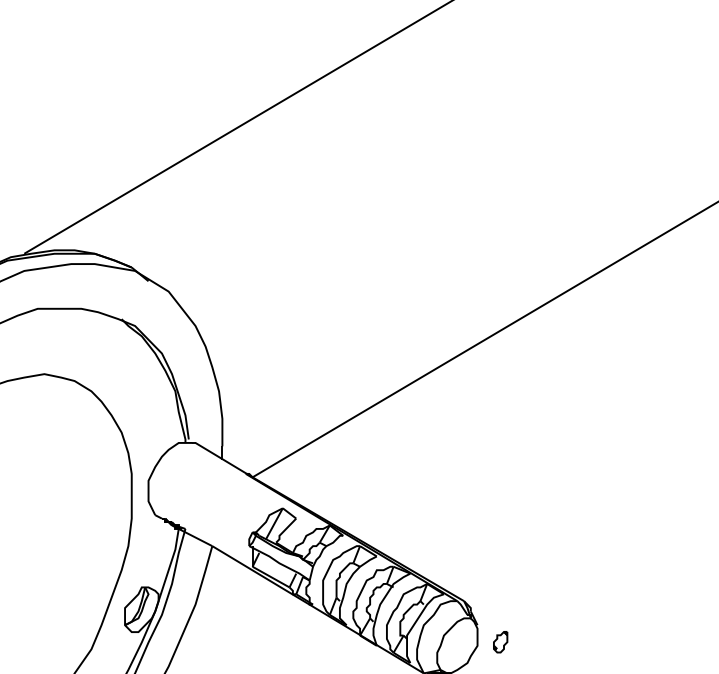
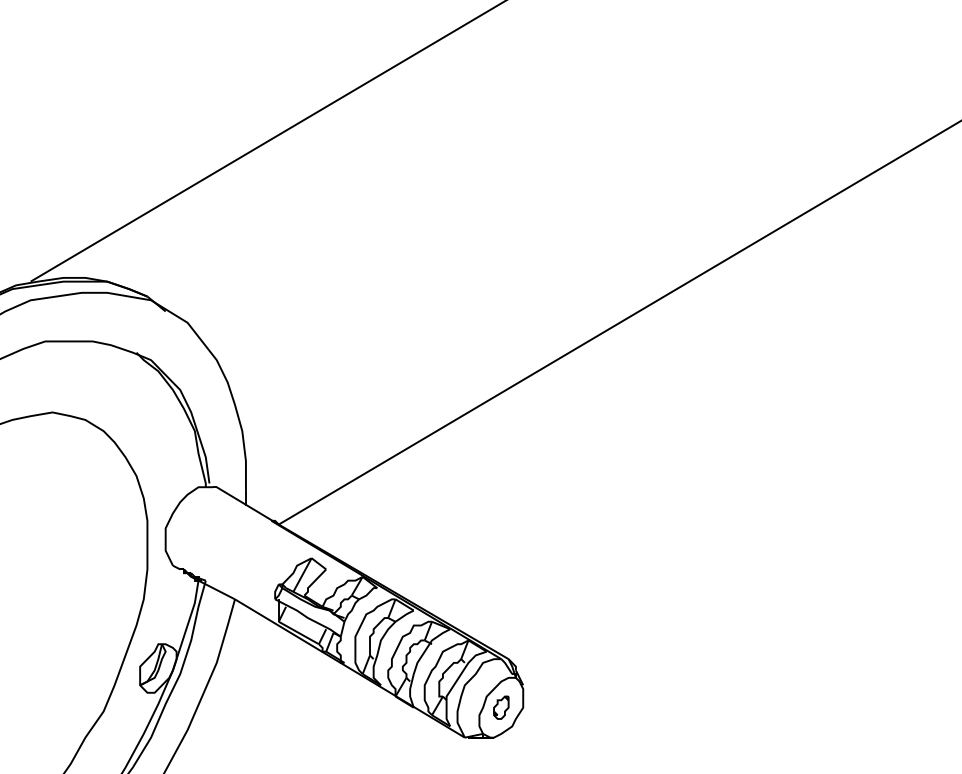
part: (500, 641) -> (501, 707), moved

